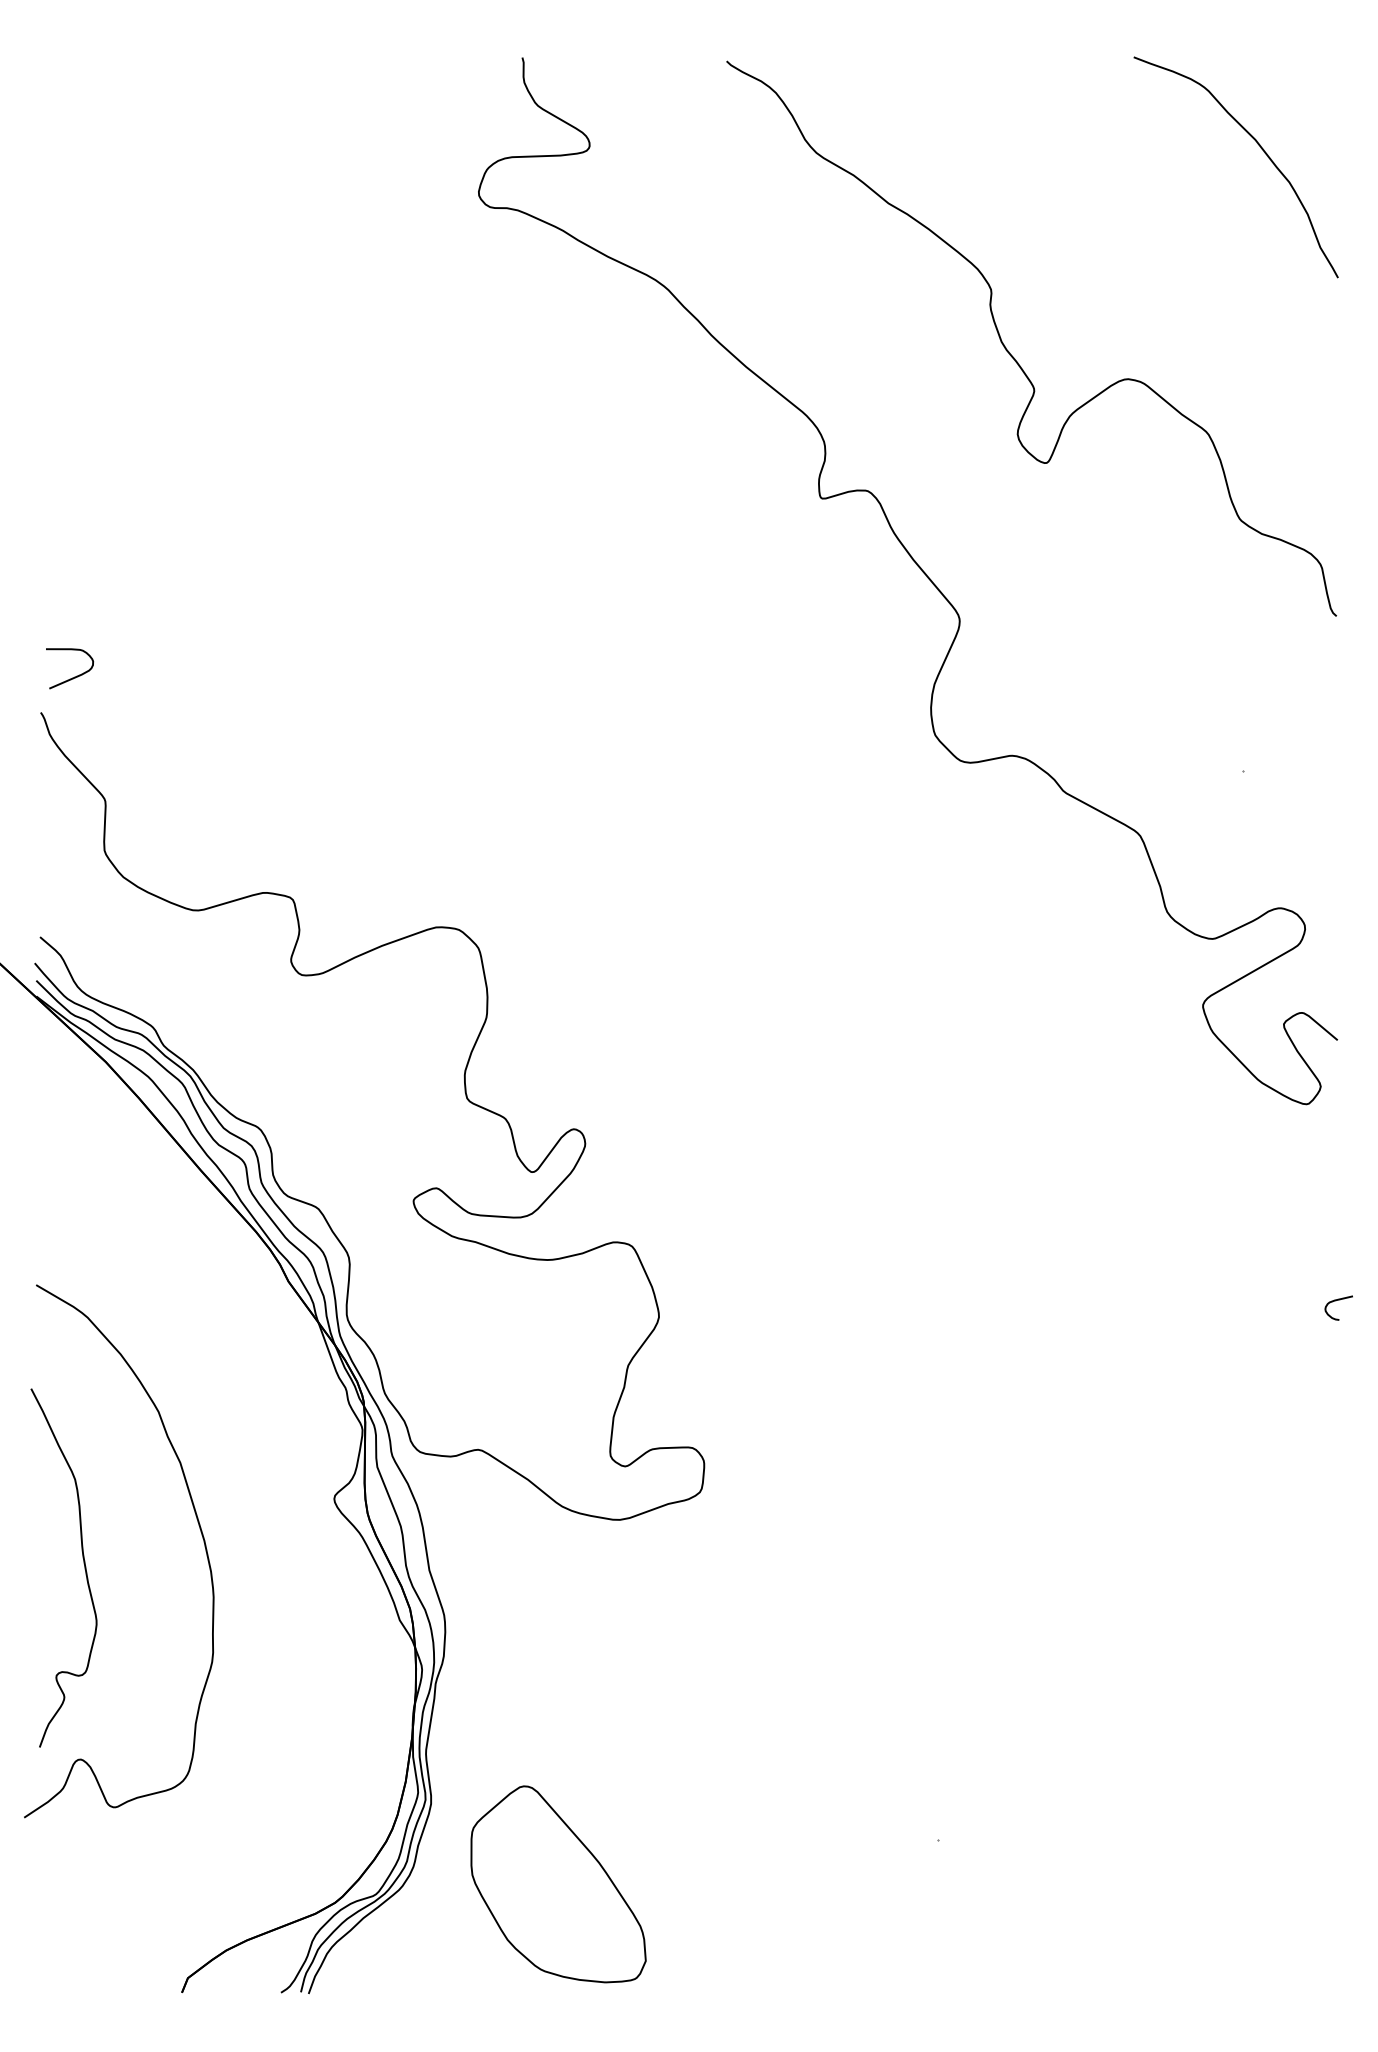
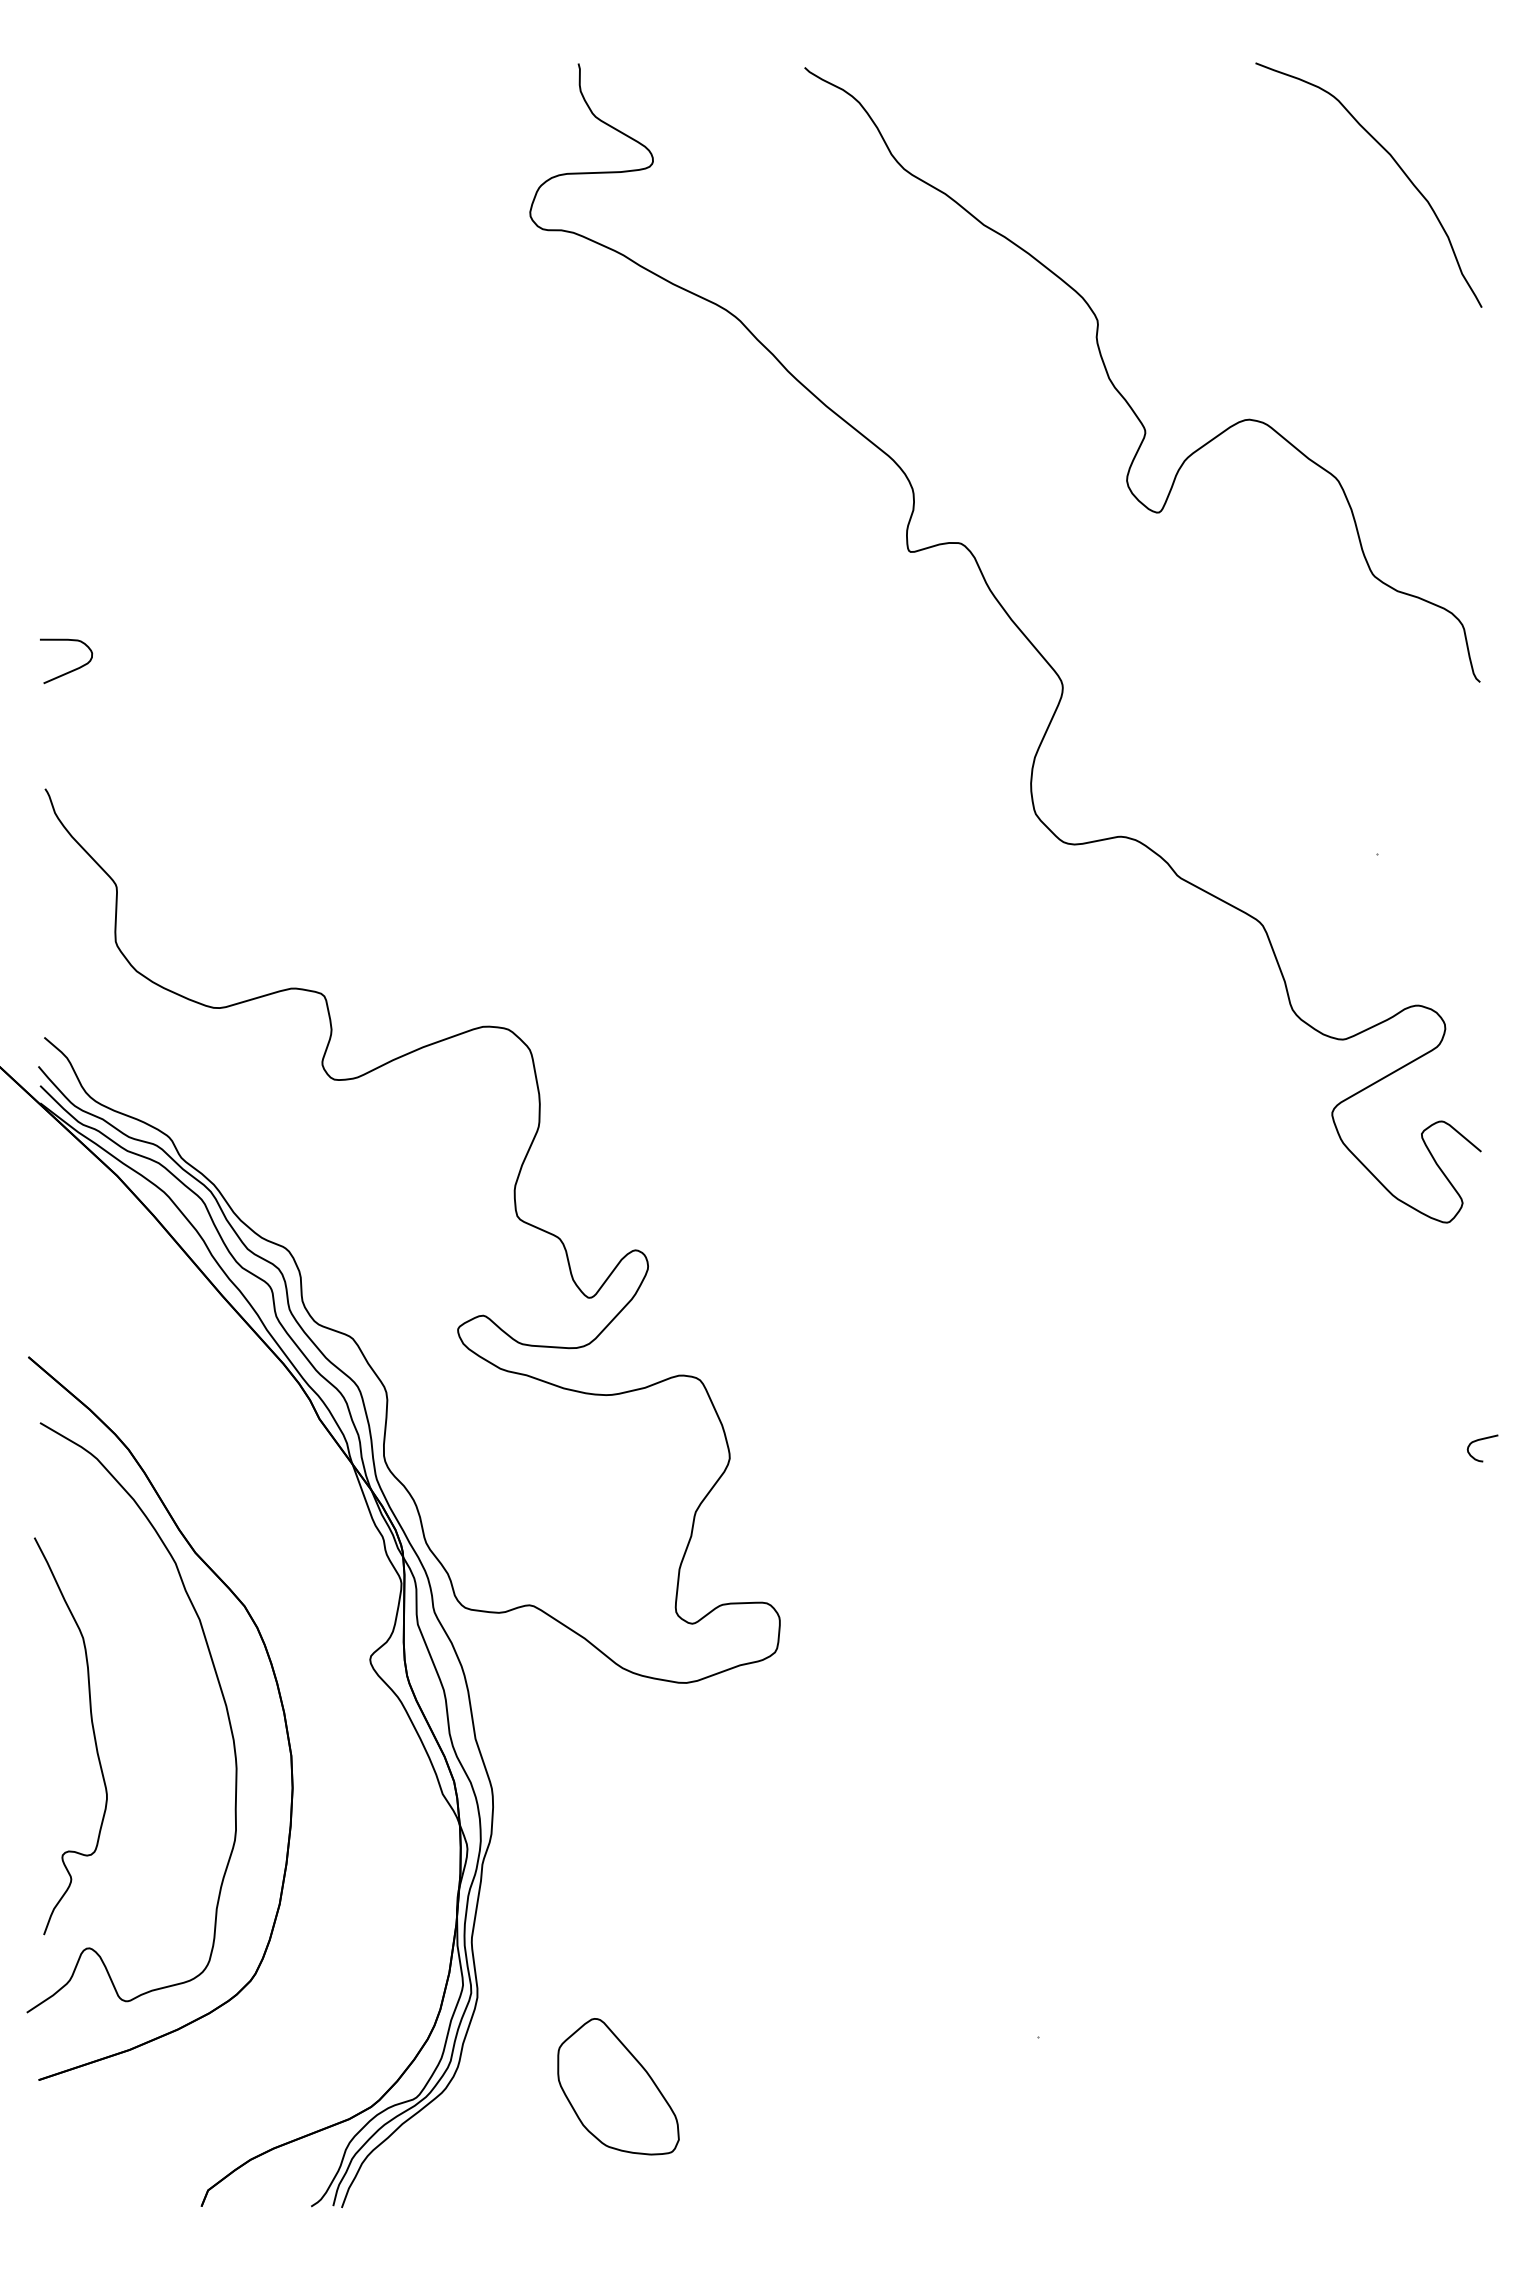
curve: (73, 676) -> (70, 670), moved
part: (250, 1526) -> (277, 1690), added
part: (558, 1884) -> (618, 2086), size x0.62

